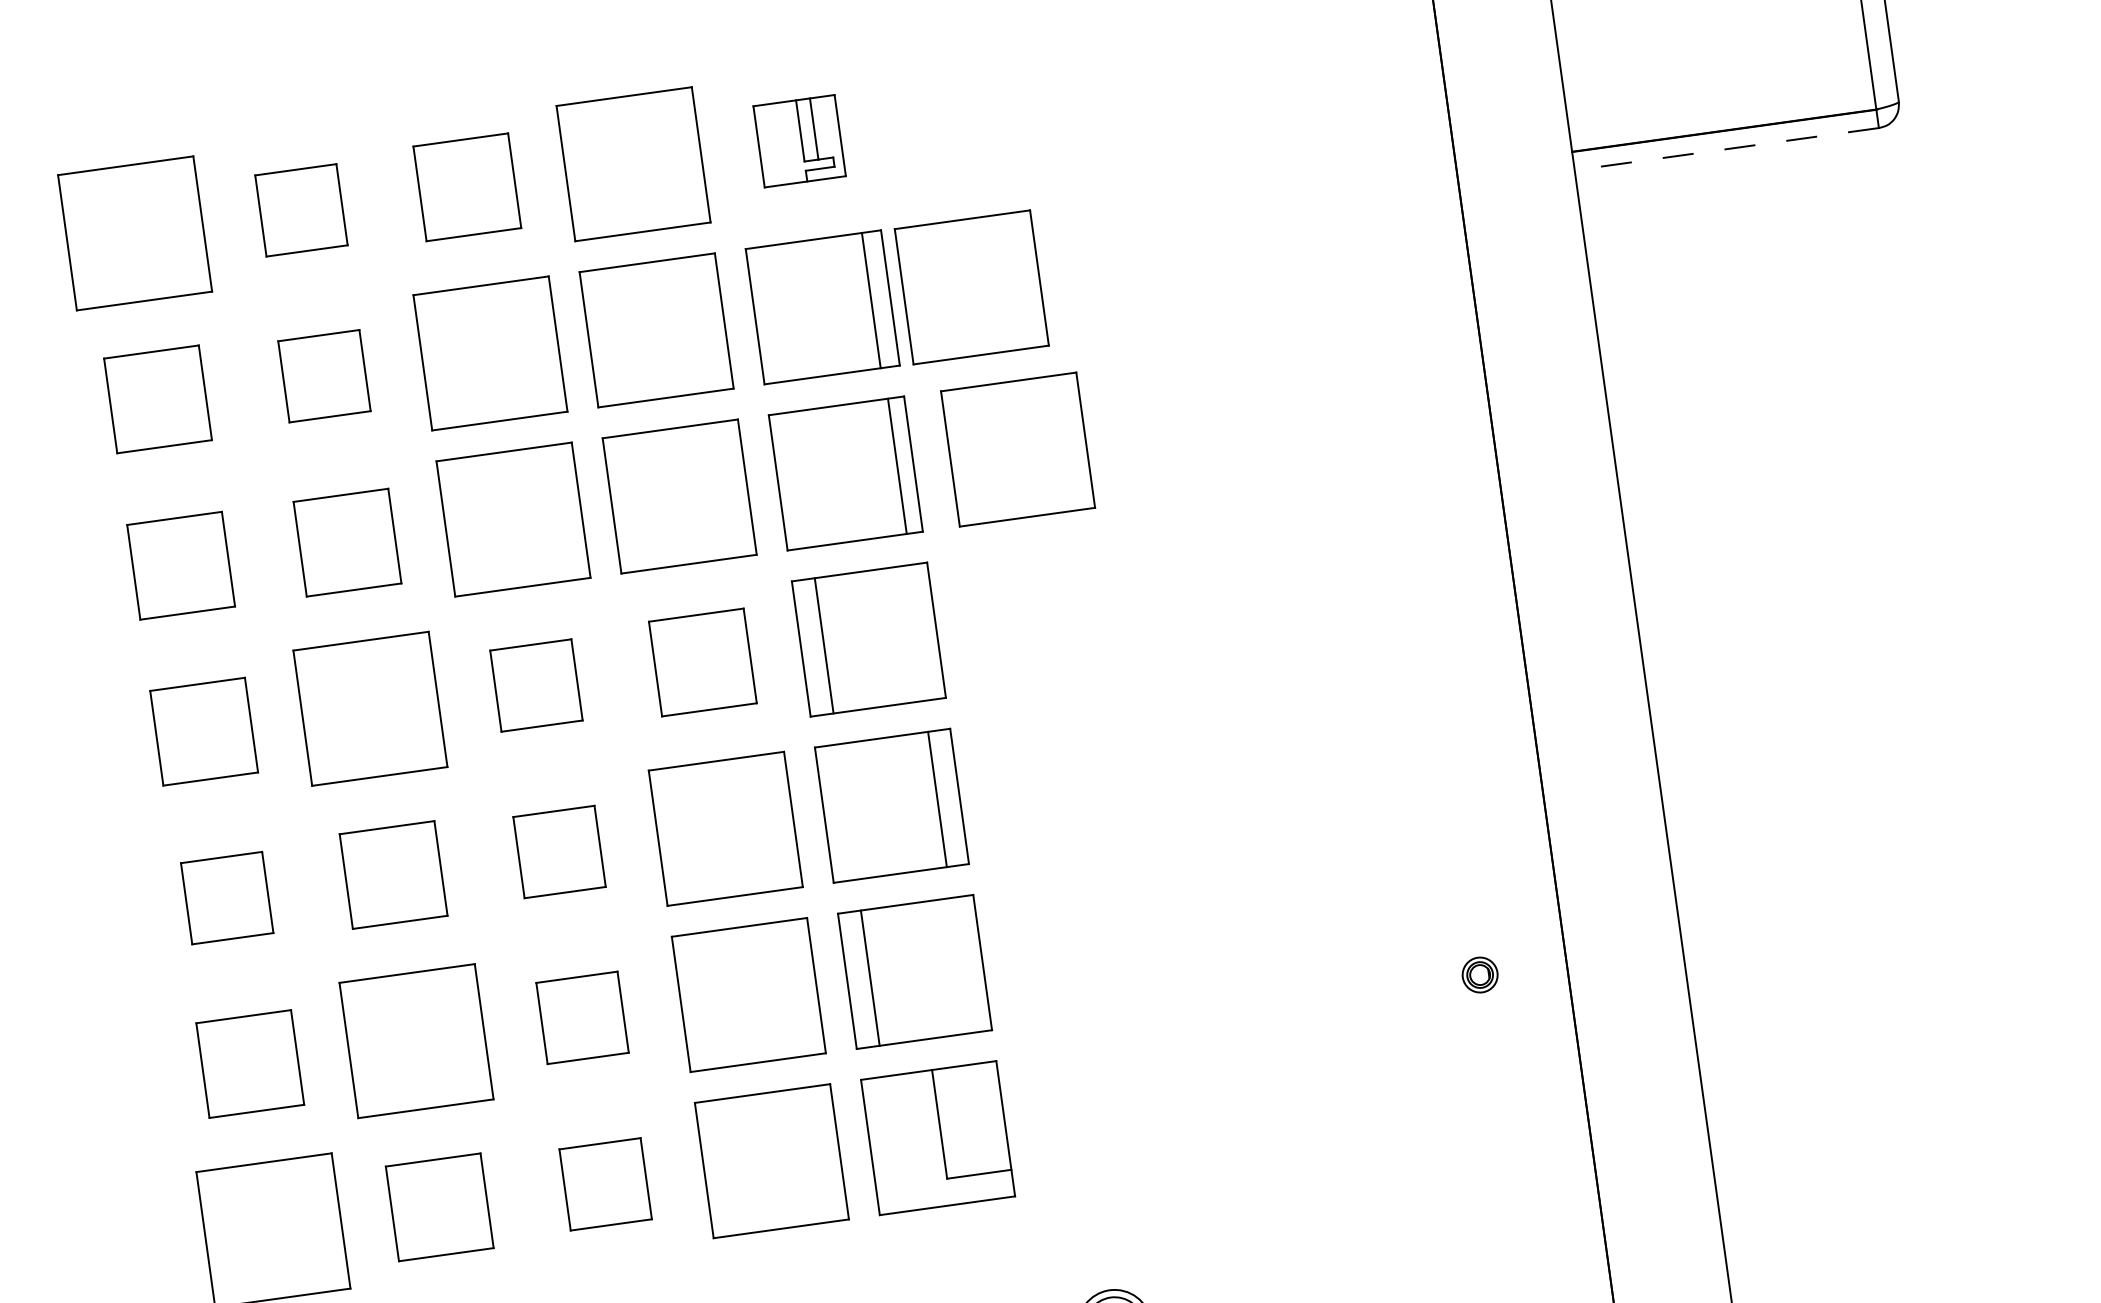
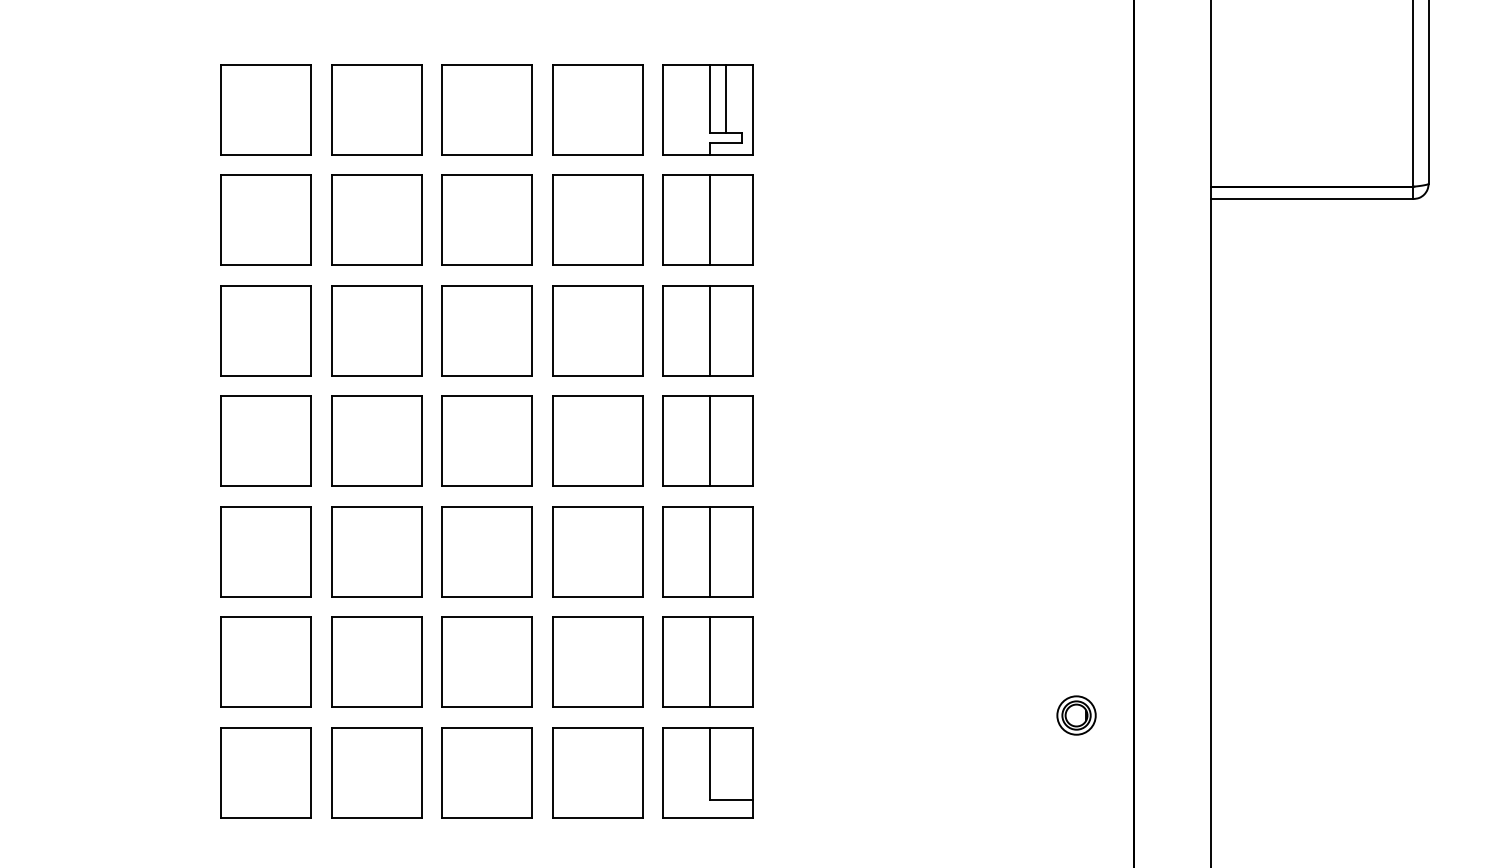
part: (798, 140) -> (707, 109), size x1.67
line: (1725, 149) -> (1311, 199), dashed -> solid
part: (466, 186) -> (486, 109), size x1.43
part: (300, 209) -> (376, 109), size x1.67
part: (970, 286) -> (806, 220), removed
line: (871, 300) -> (710, 220), moved
part: (323, 375) -> (376, 219), size x1.67
part: (156, 398) -> (265, 219), size x1.43
part: (1017, 449) -> (822, 330), removed
line: (897, 465) -> (710, 330), moved
part: (347, 542) -> (376, 330), size x1.43
part: (180, 565) -> (265, 330), size x1.43
line: (824, 646) -> (710, 441), moved
part: (702, 661) -> (597, 440), size x1.43
part: (535, 684) -> (486, 440), size x1.67
part: (203, 730) -> (265, 440), size x1.43
line: (937, 798) -> (710, 551), moved
part: (558, 851) -> (486, 551), size x1.67
part: (393, 874) -> (376, 551), size x1.43
part: (226, 897) -> (265, 551), size x1.67
part: (1480, 975) -> (1076, 715), size x1.67
line: (870, 978) -> (710, 662), moved
part: (581, 1016) -> (486, 661), size x1.67
part: (249, 1063) -> (265, 661), size x1.43
part: (604, 1183) -> (486, 772), size x1.67
part: (439, 1206) -> (376, 772), size x1.43

